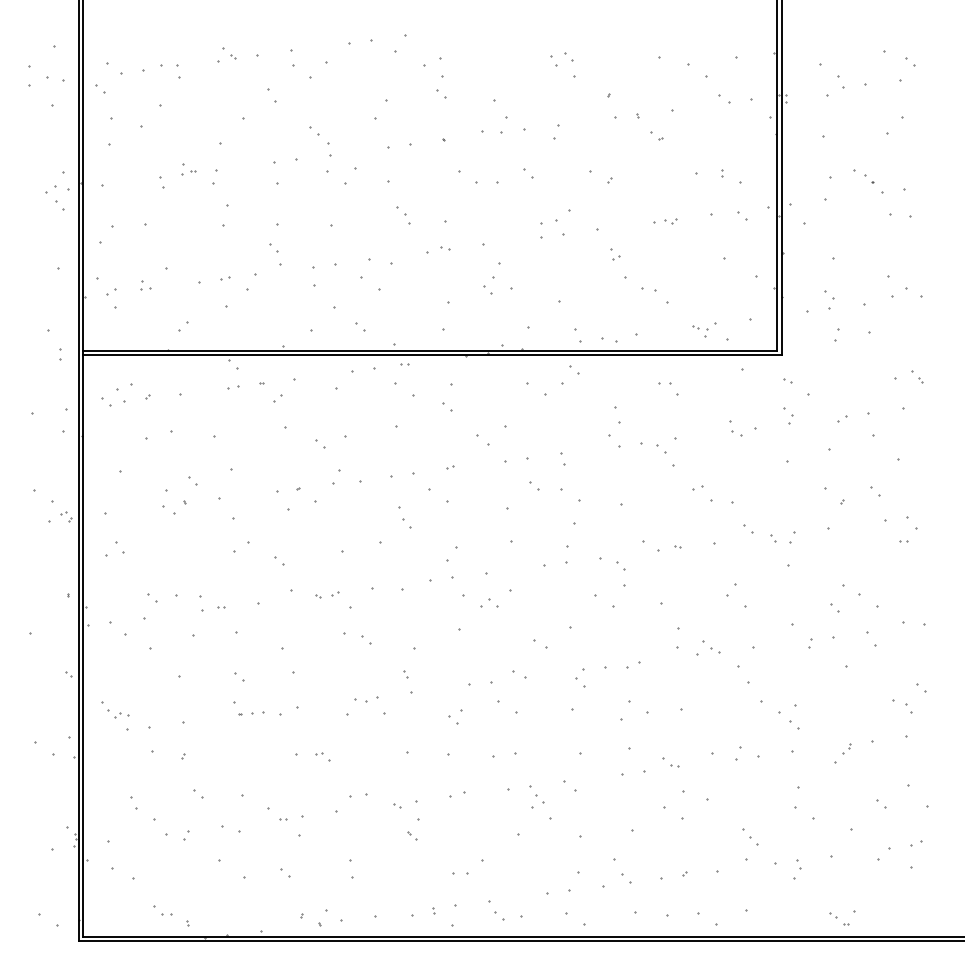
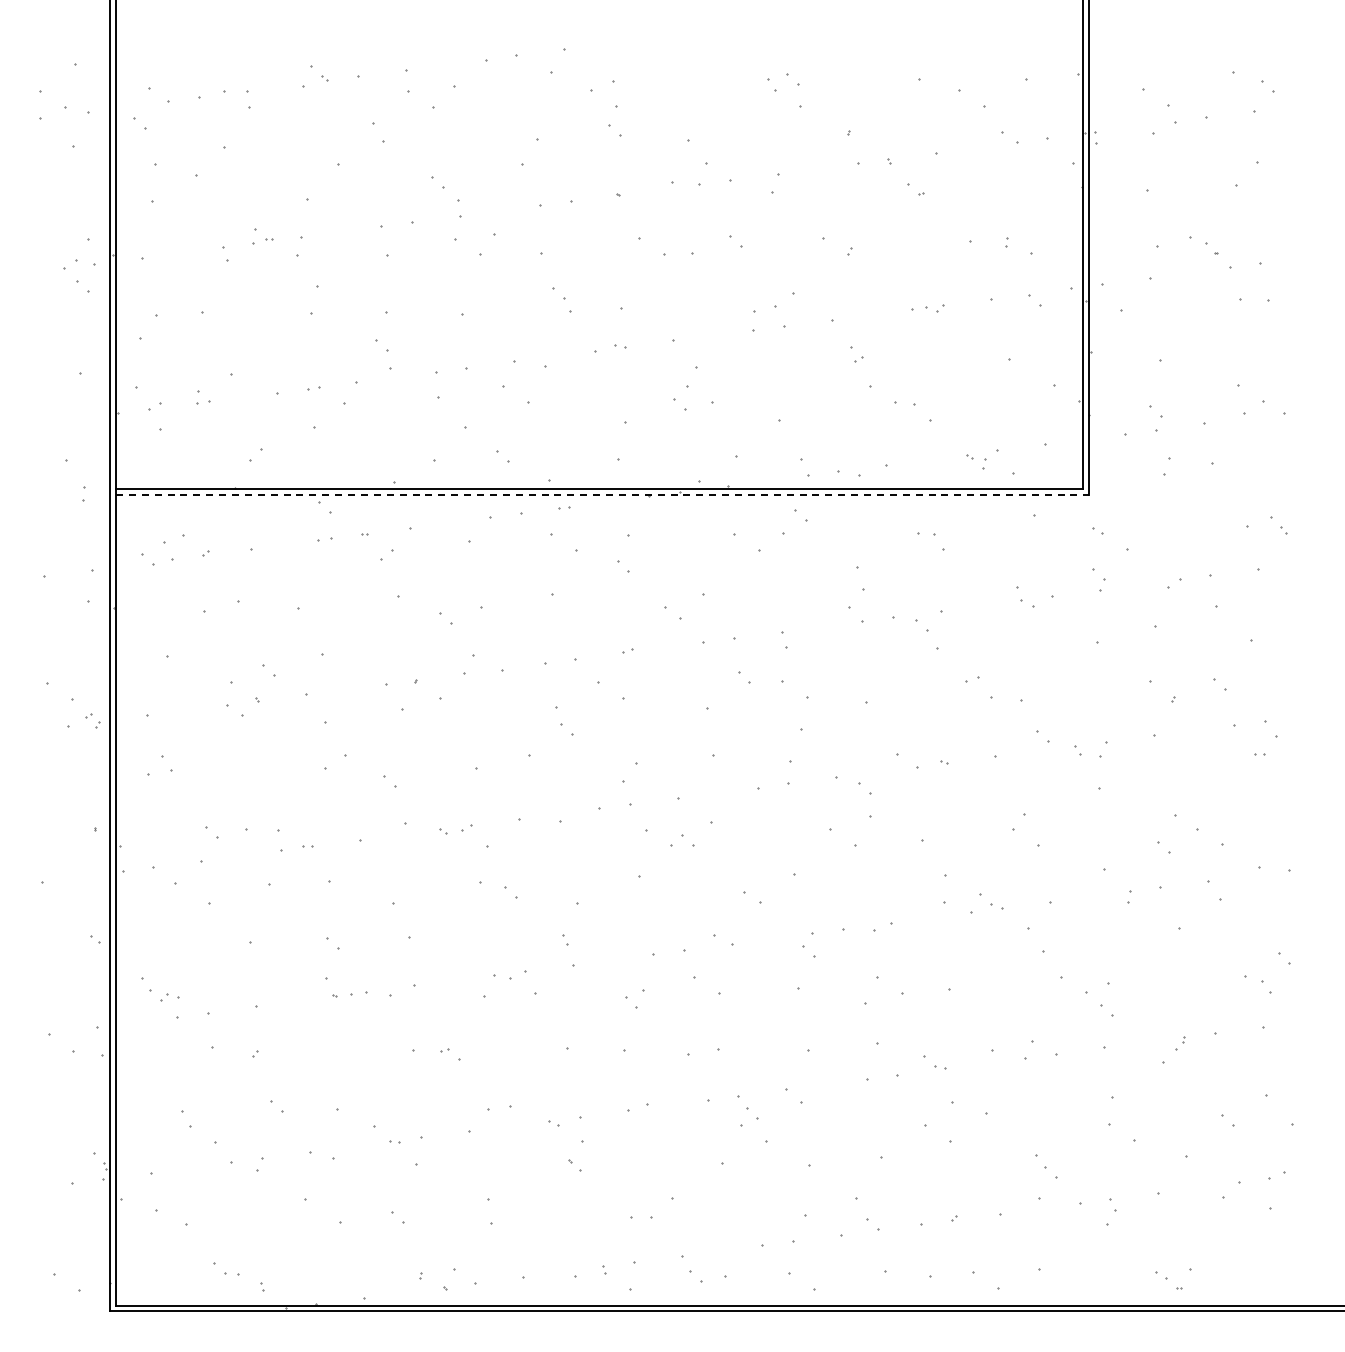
line: (432, 354) -> (602, 494), solid -> dashed

